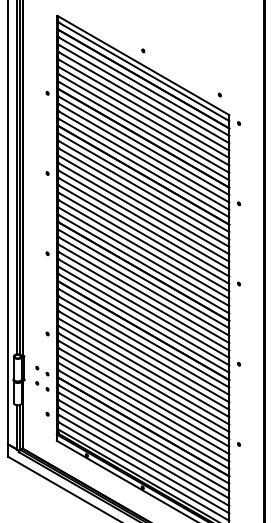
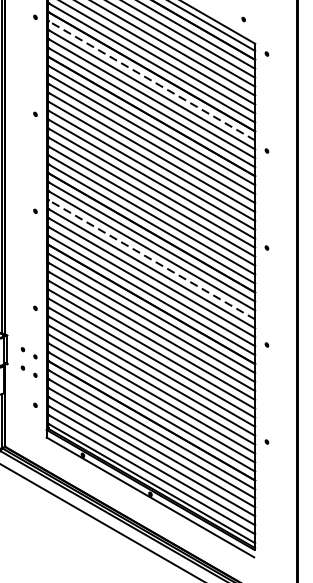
line: (143, 145) -> (151, 80), solid -> dashed
line: (143, 293) -> (151, 259), solid -> dashed

